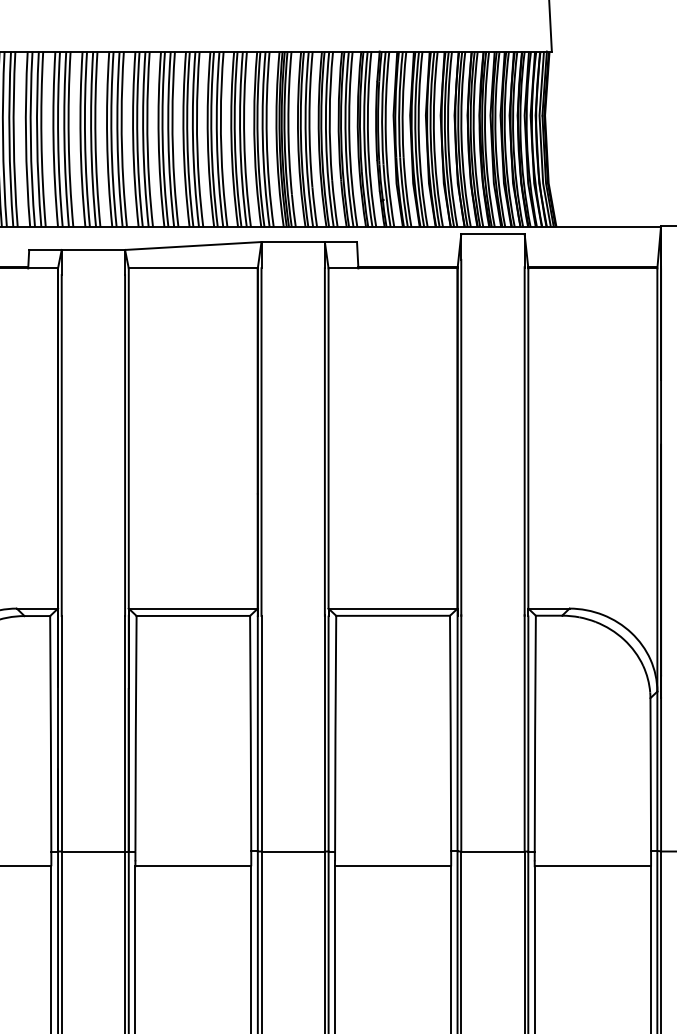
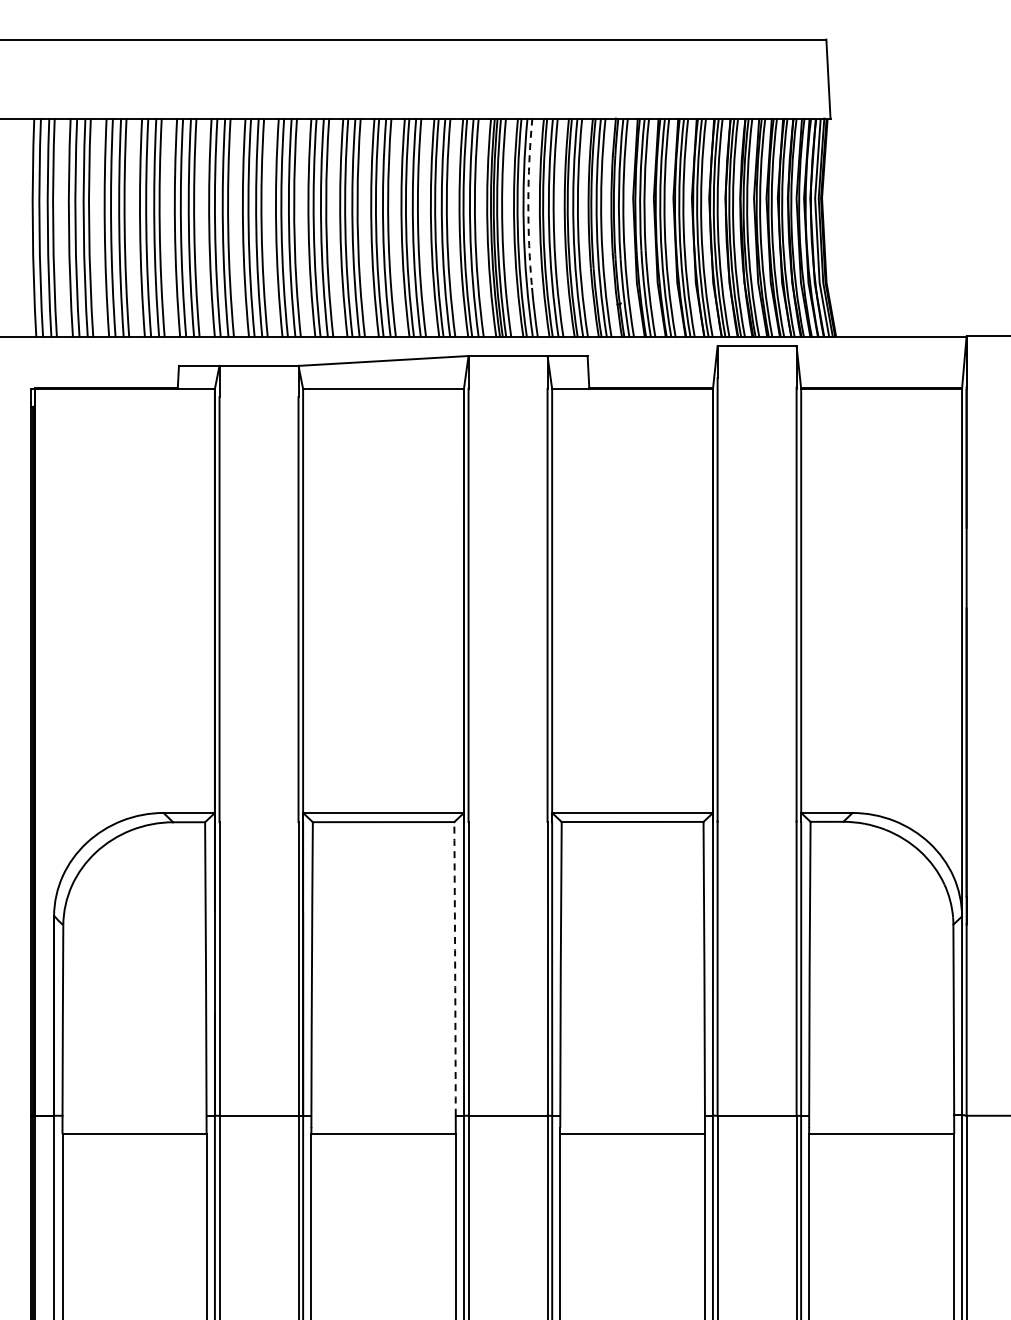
arc: (309, 119) -> (528, 203), solid -> dashed
arc: (251, 733) -> (455, 968), solid -> dashed

